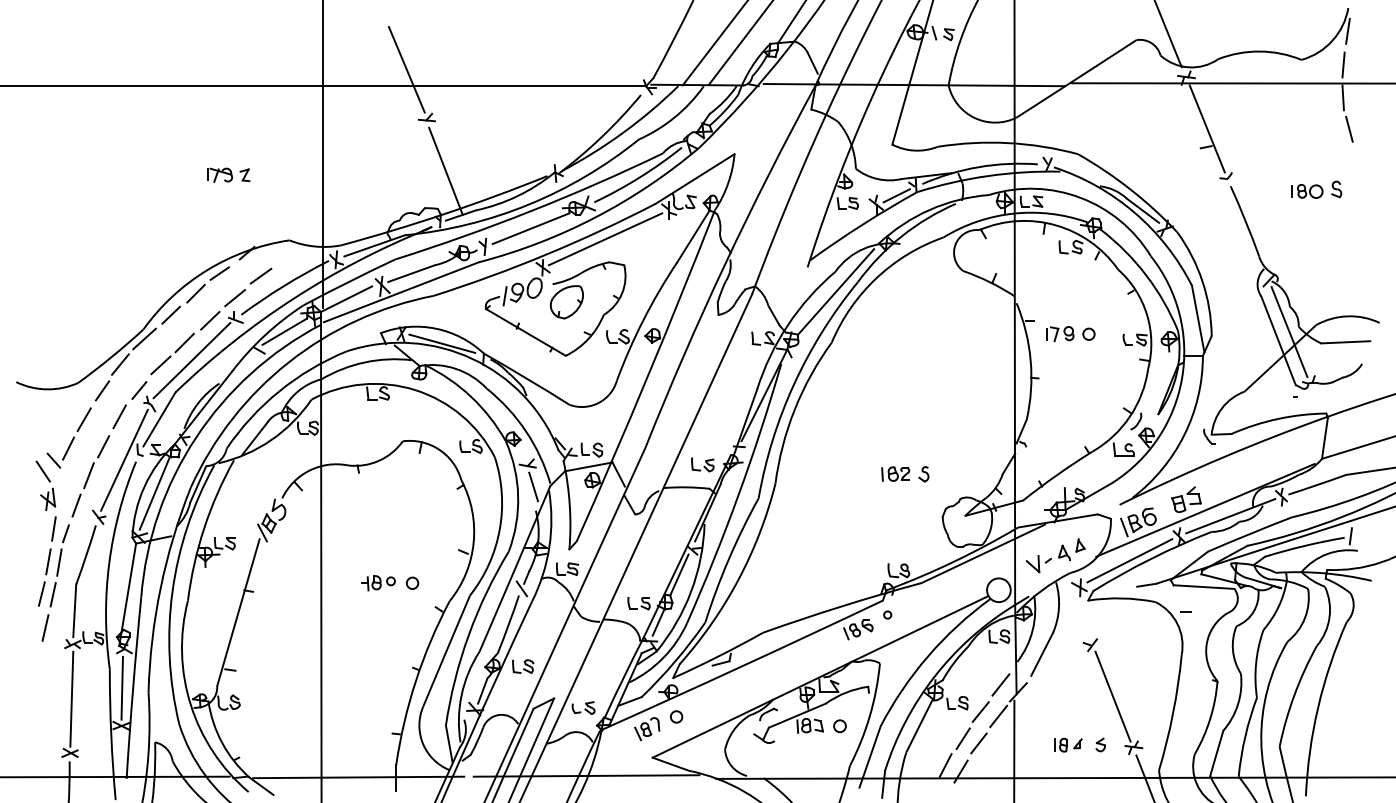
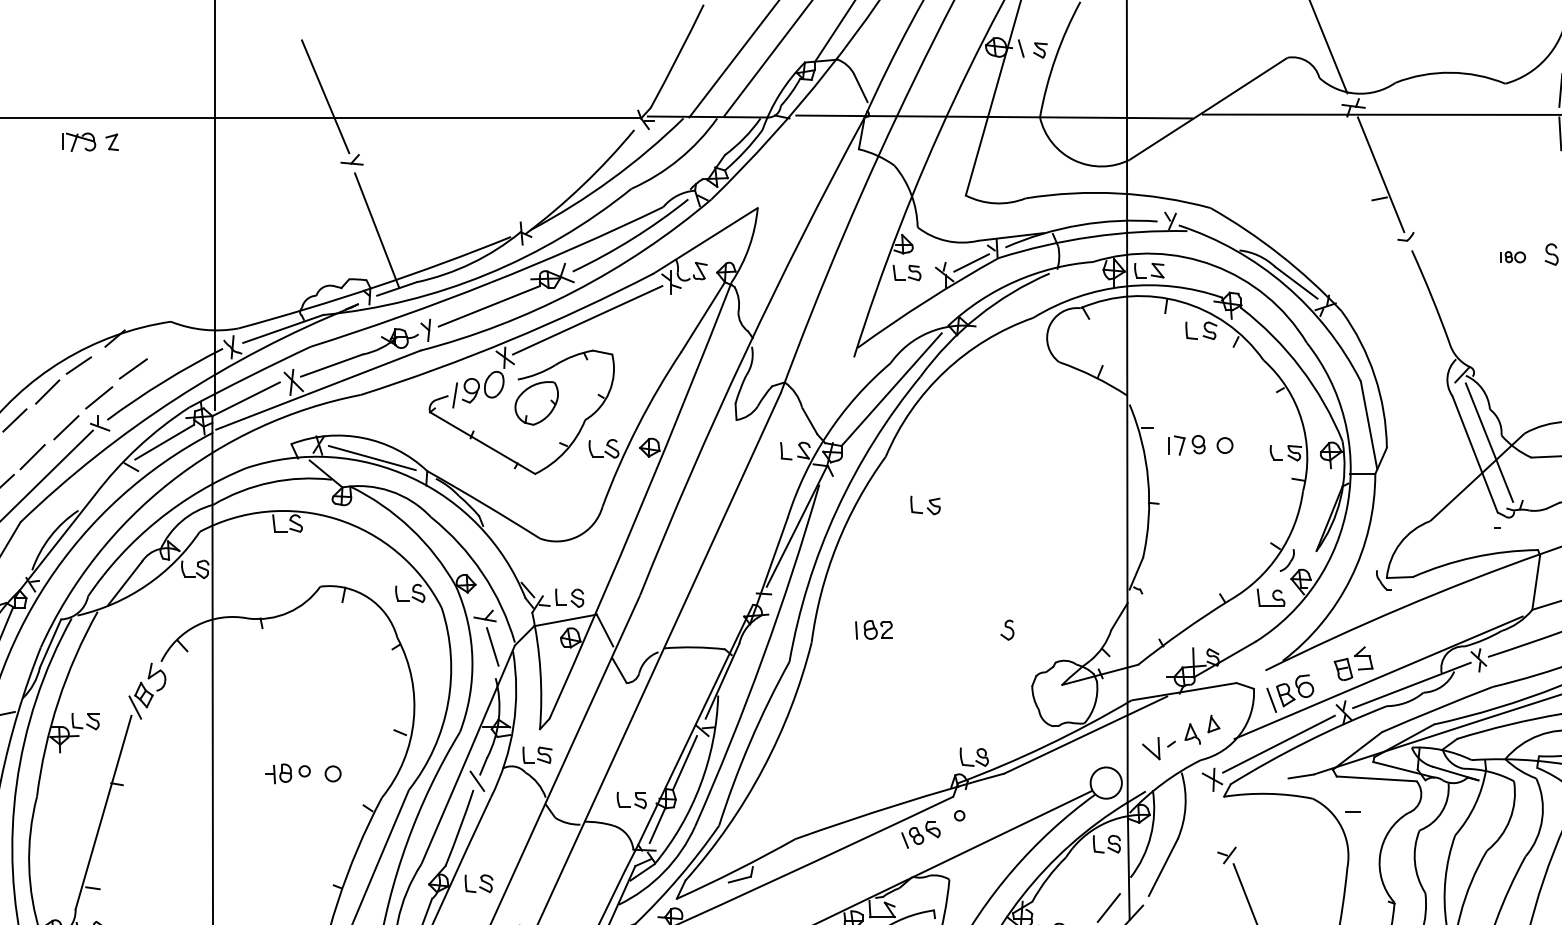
part: (228, 174) -> (90, 141), moved
part: (1307, 191) -> (1513, 257), size x0.6
part: (702, 464) -> (925, 505), moved
part: (895, 473) -> (873, 629), moved

